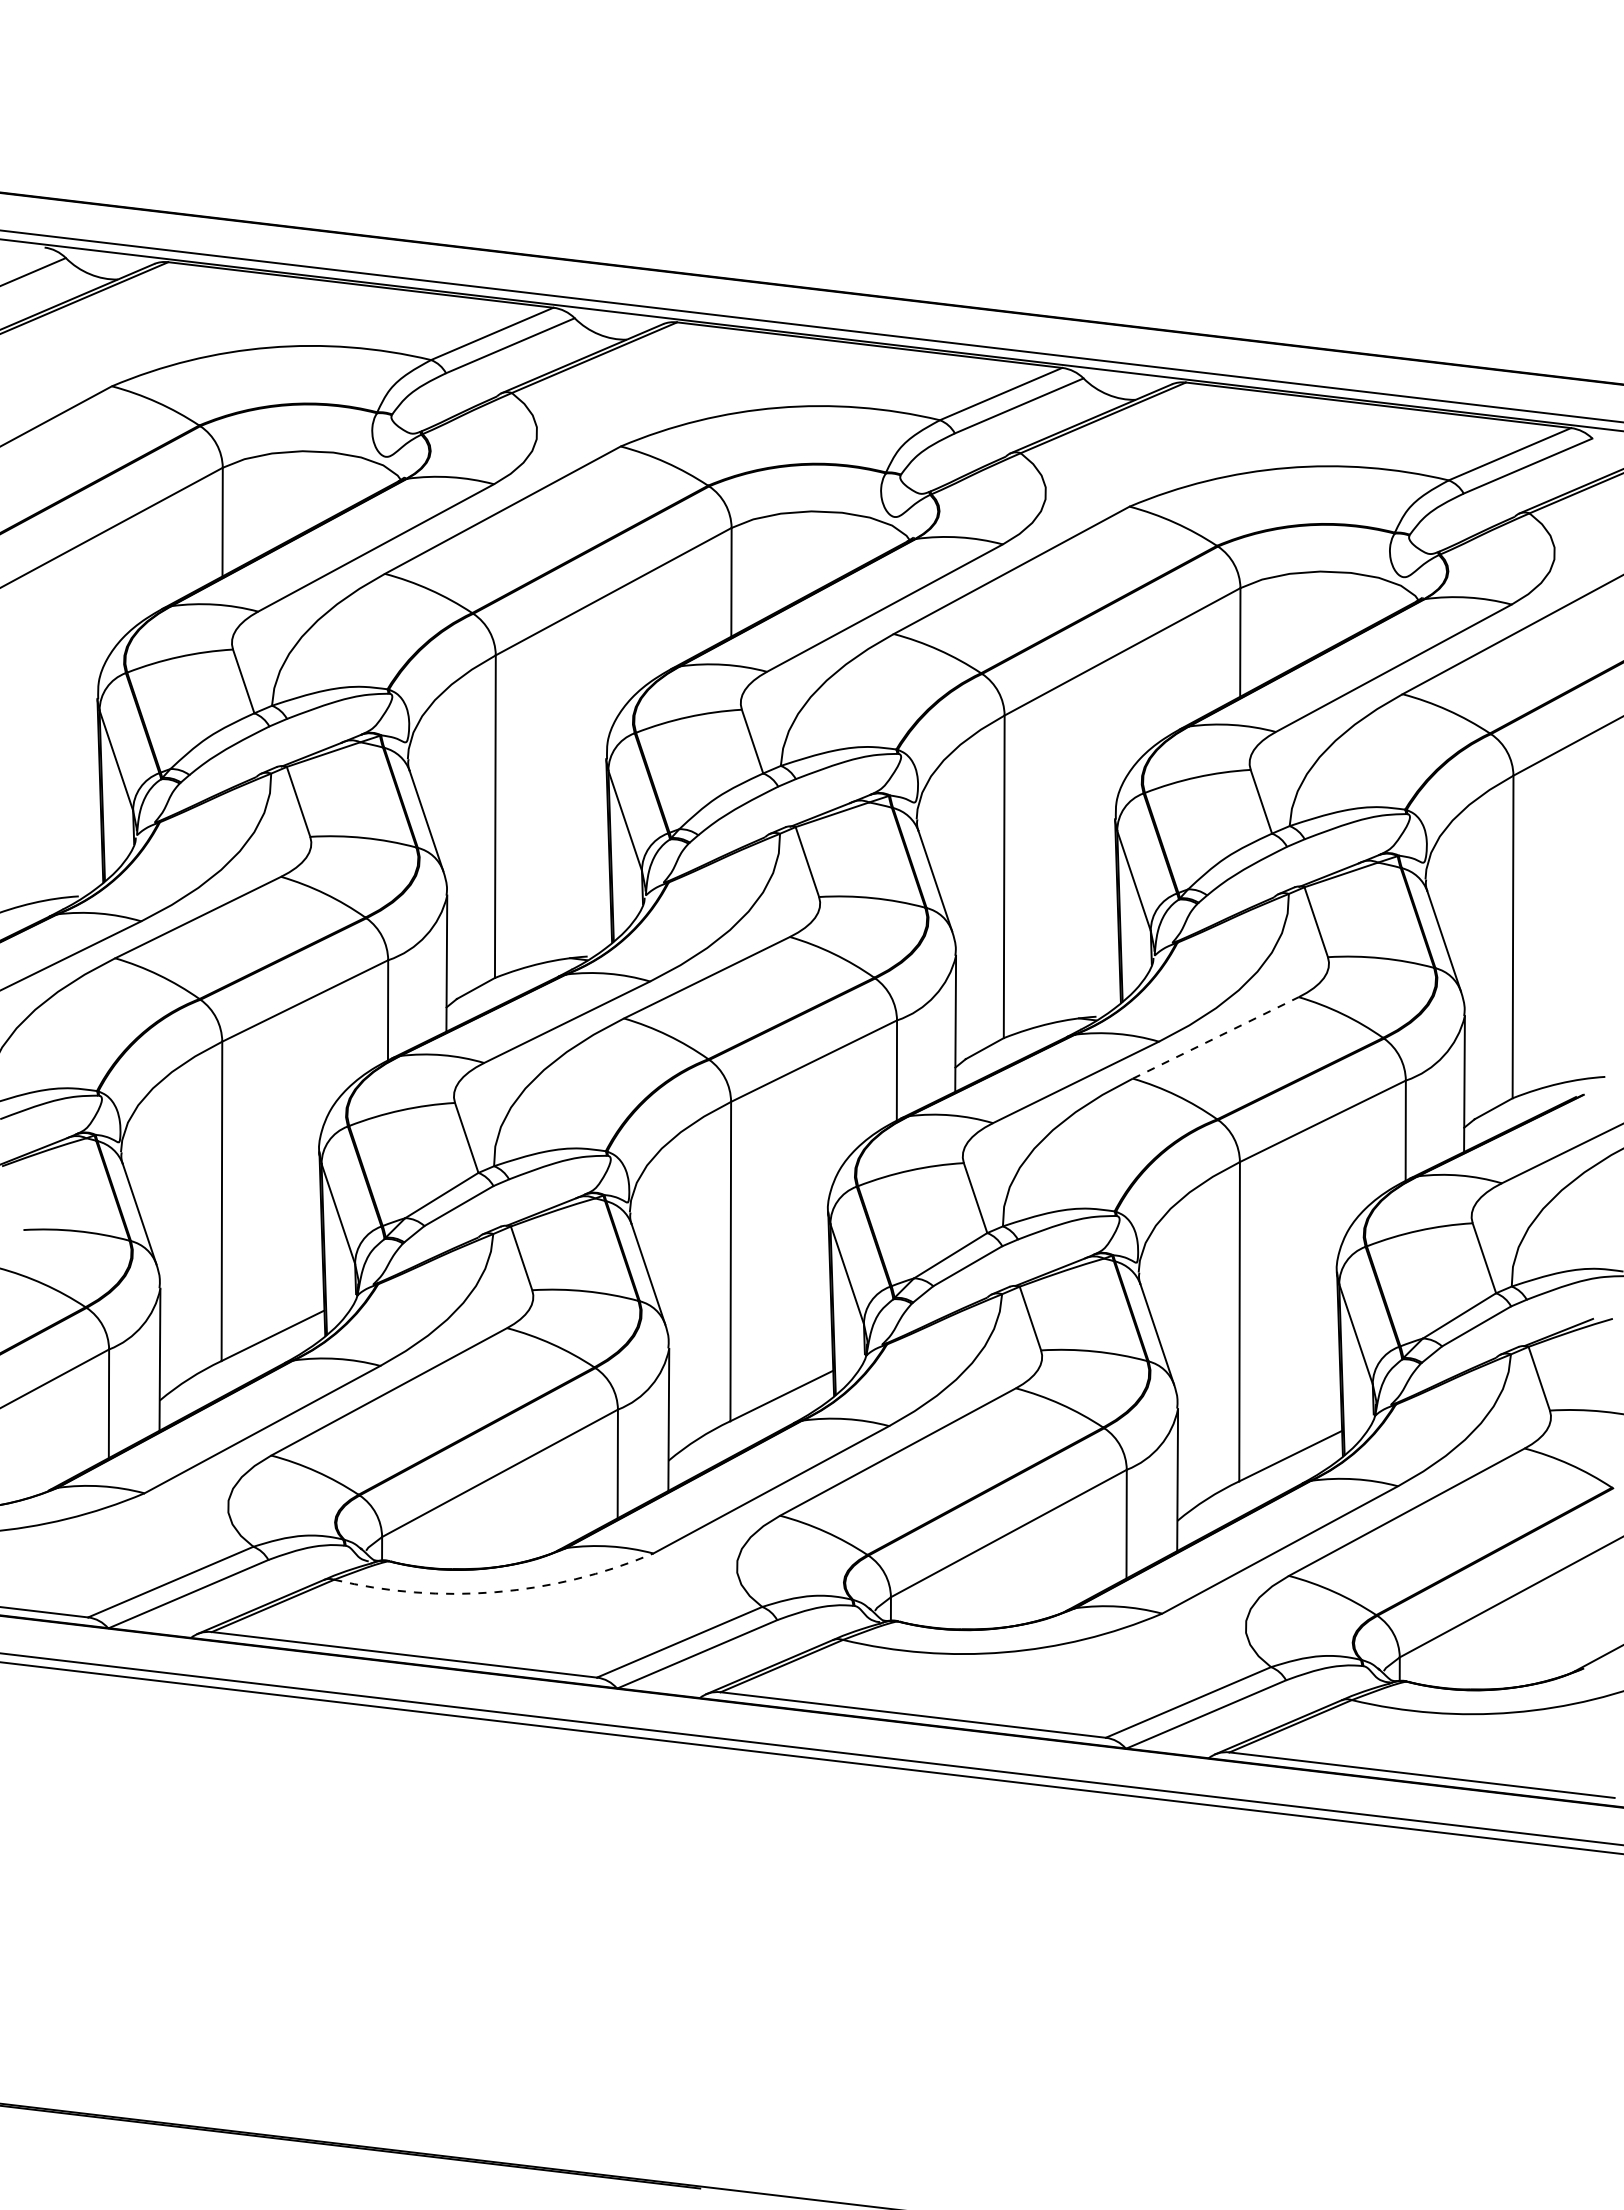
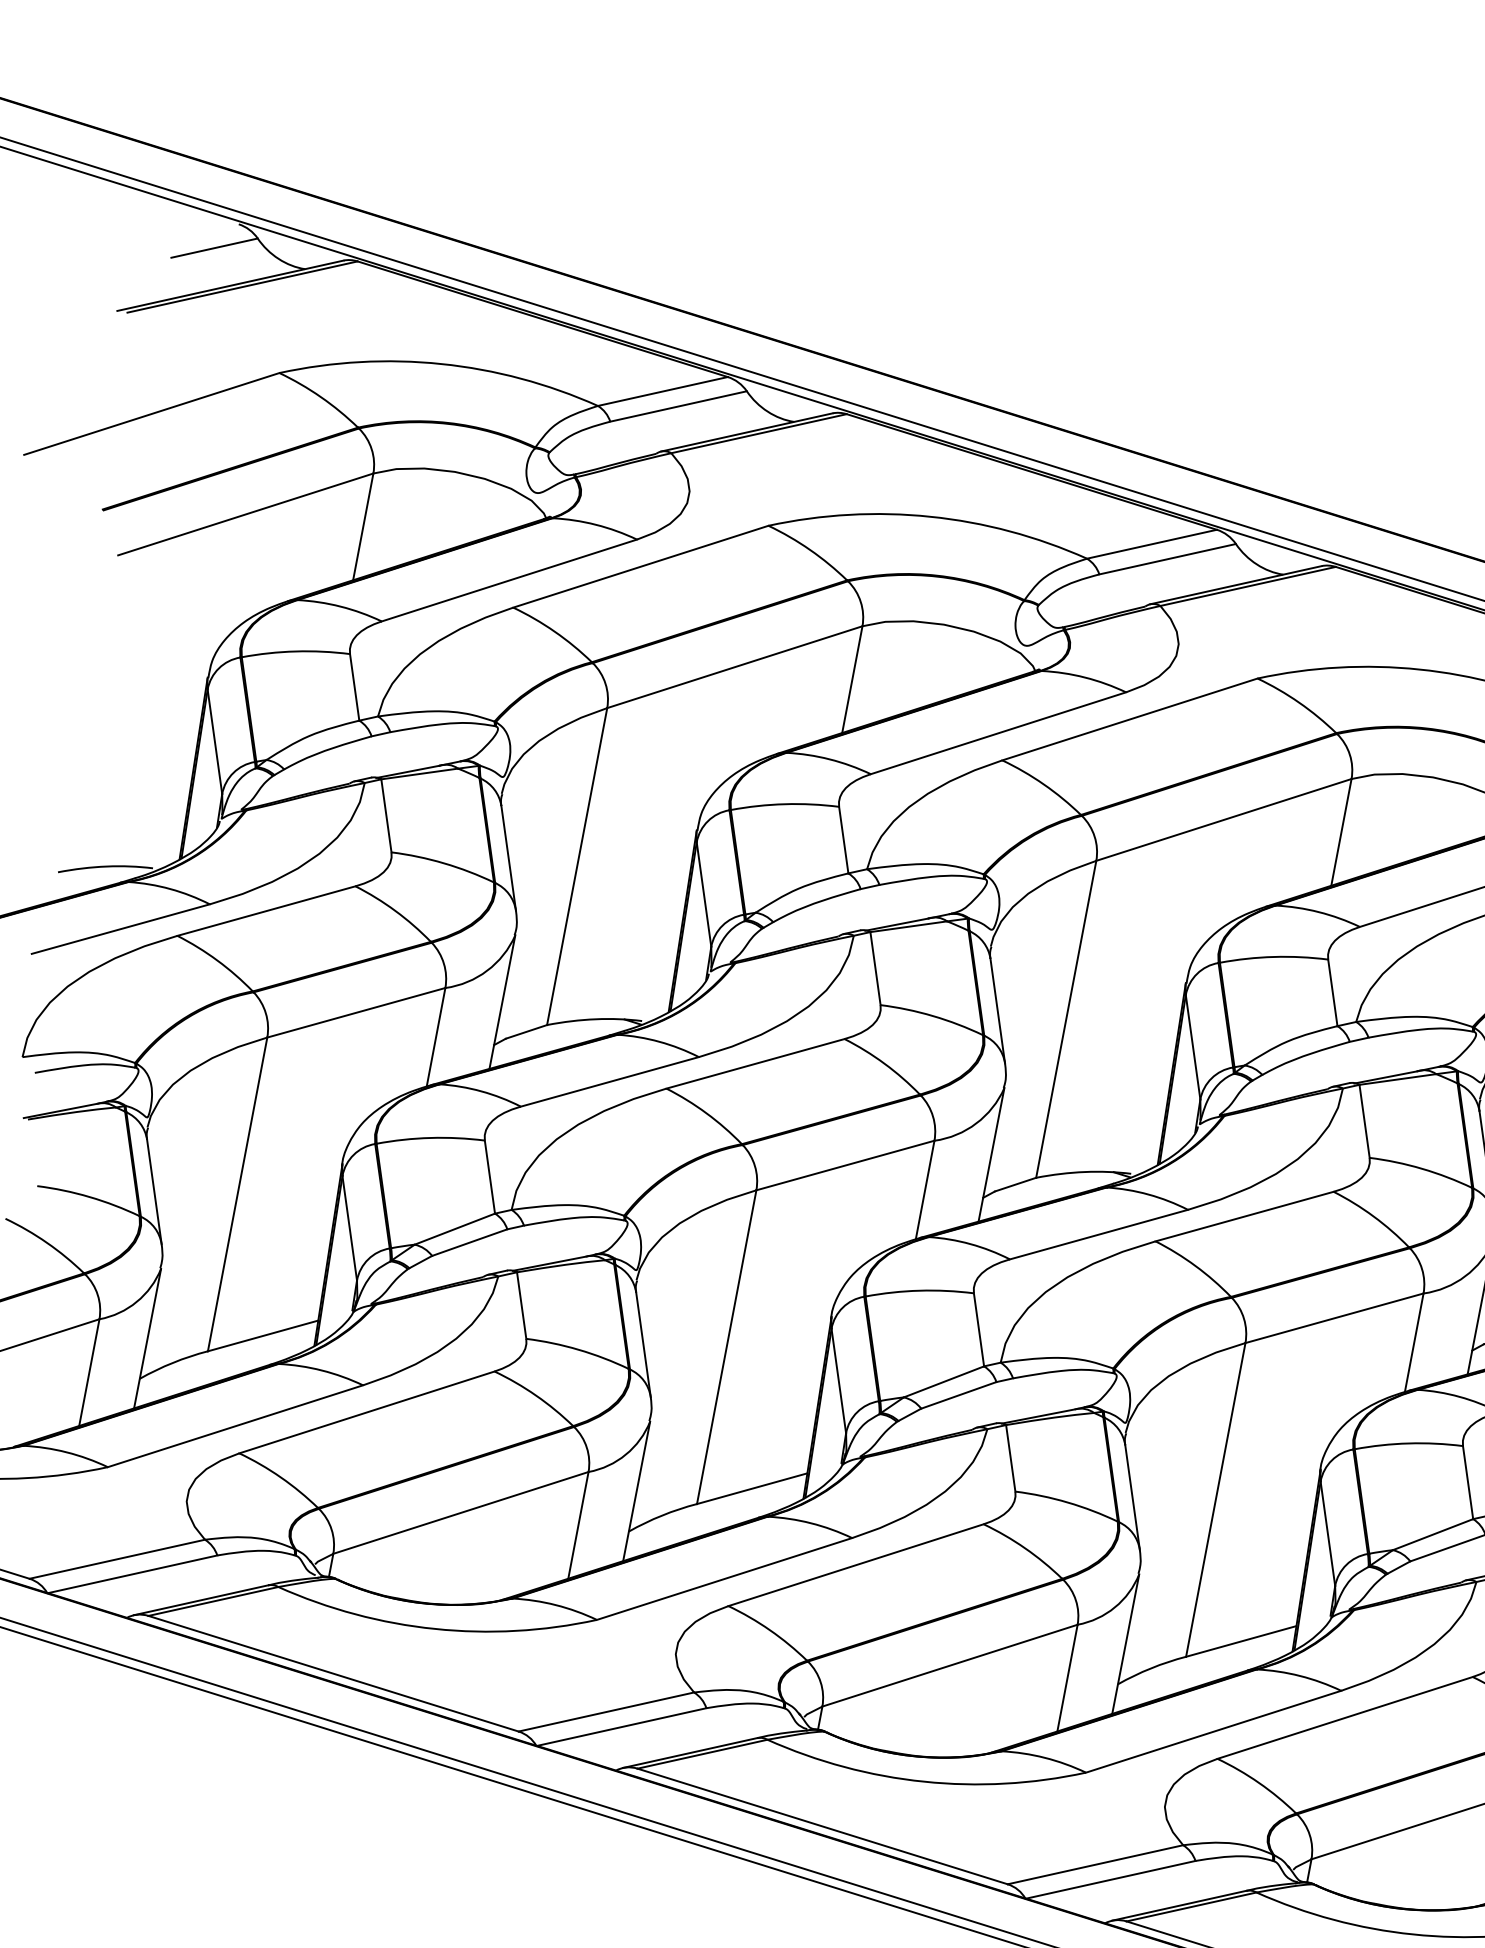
line: (1216, 1037) -> (1245, 1216), dashed -> solid
arc: (495, 1592) -> (434, 1629), dashed -> solid

